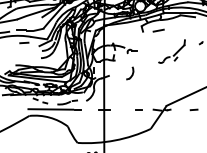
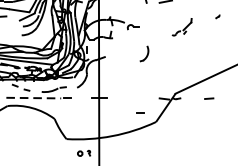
part: (171, 51) -> (181, 27), size x0.6
part: (130, 73) -> (144, 54), moved
line: (51, 109) -> (34, 98), solid -> dashed
line: (138, 109) -> (139, 112), moved

